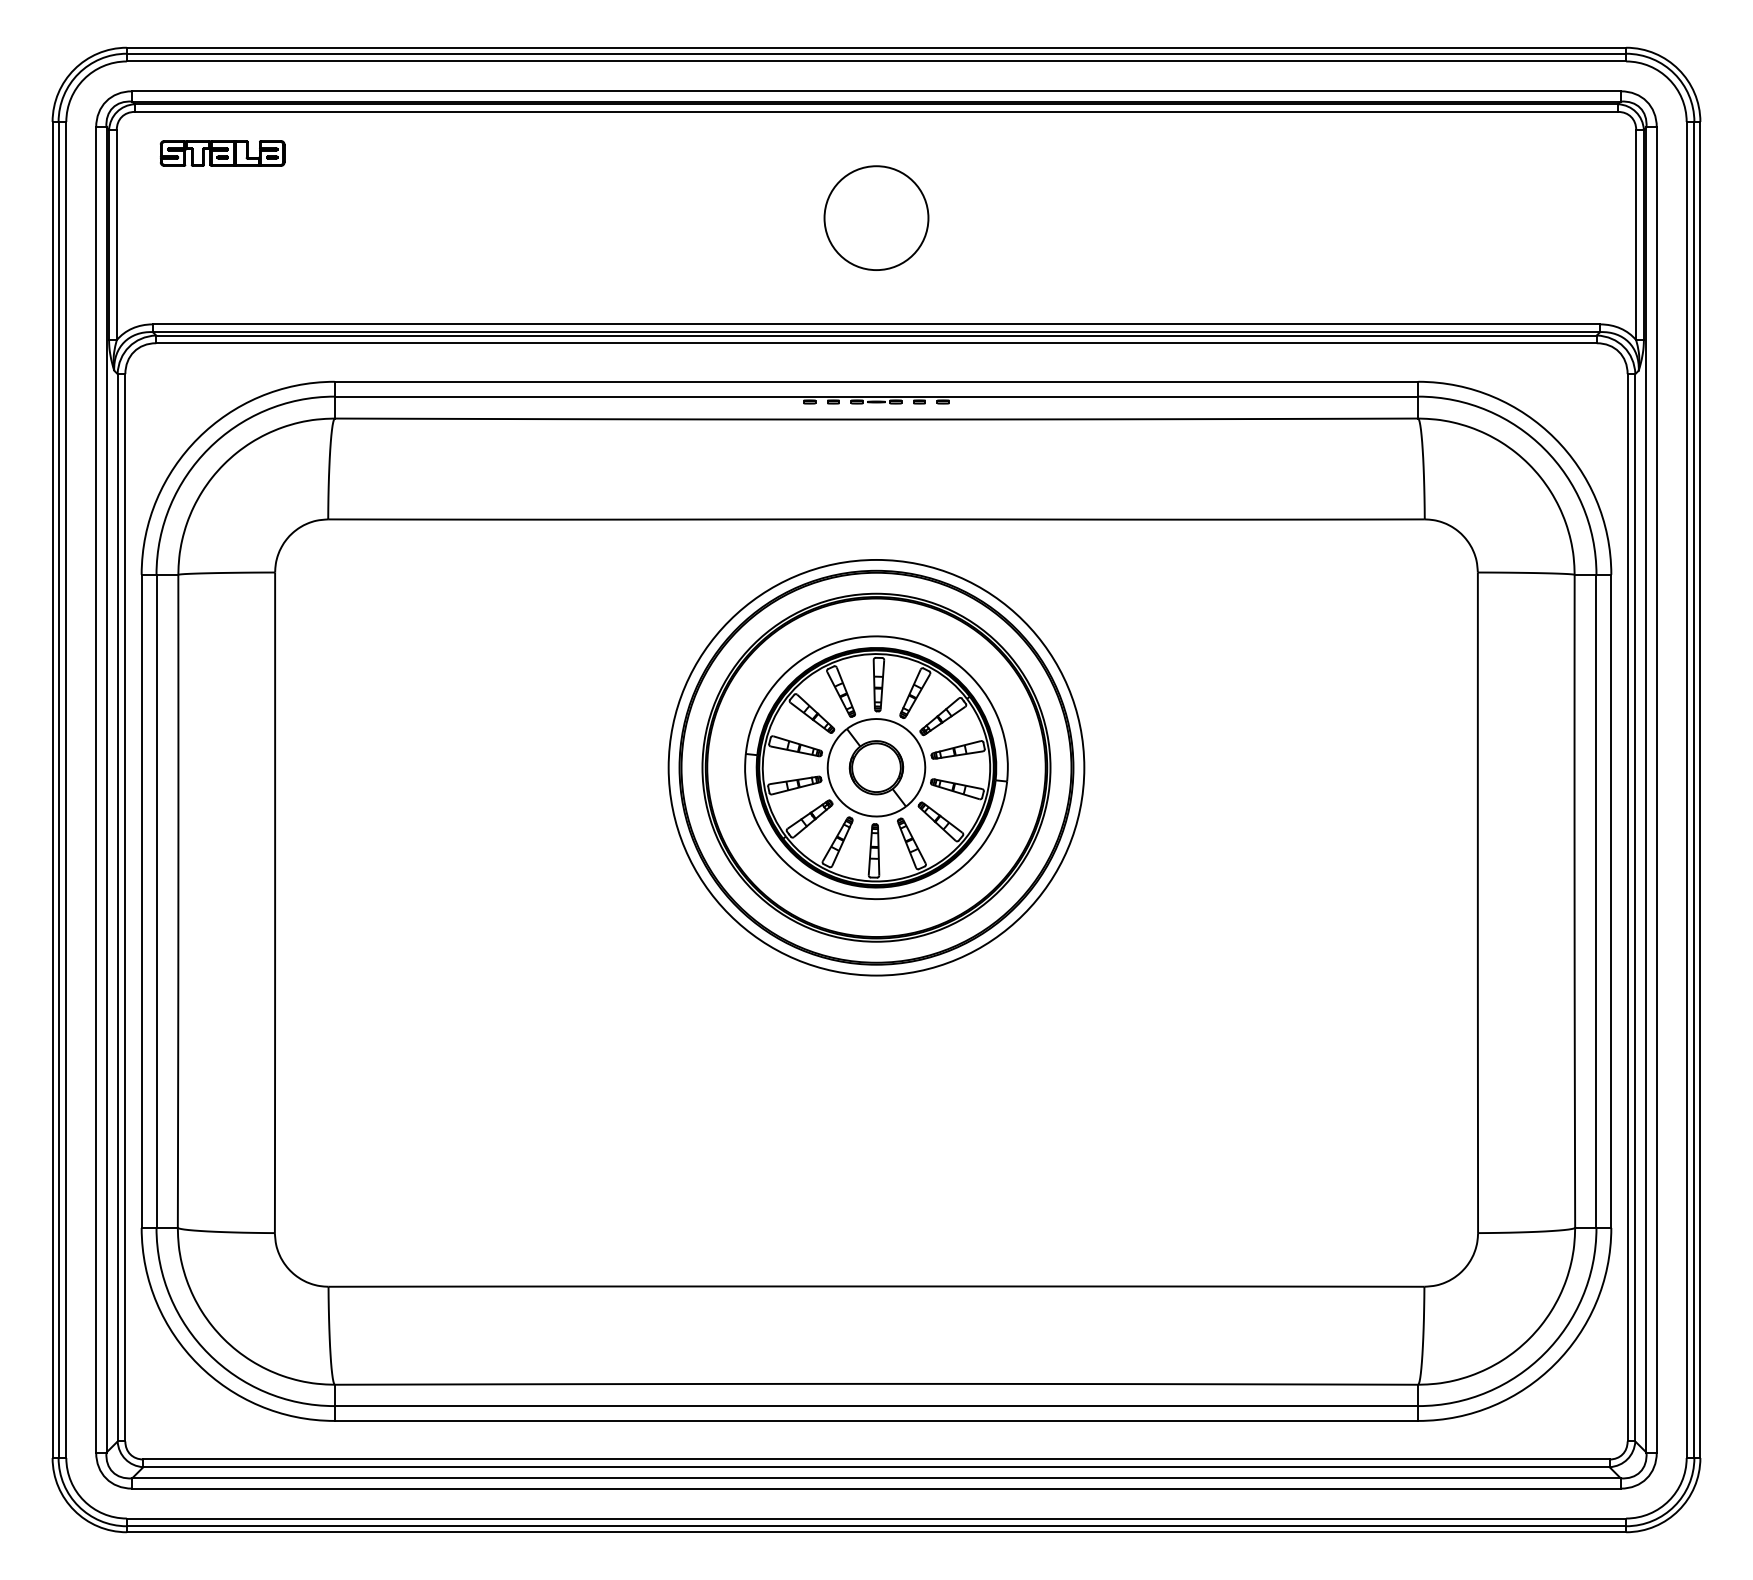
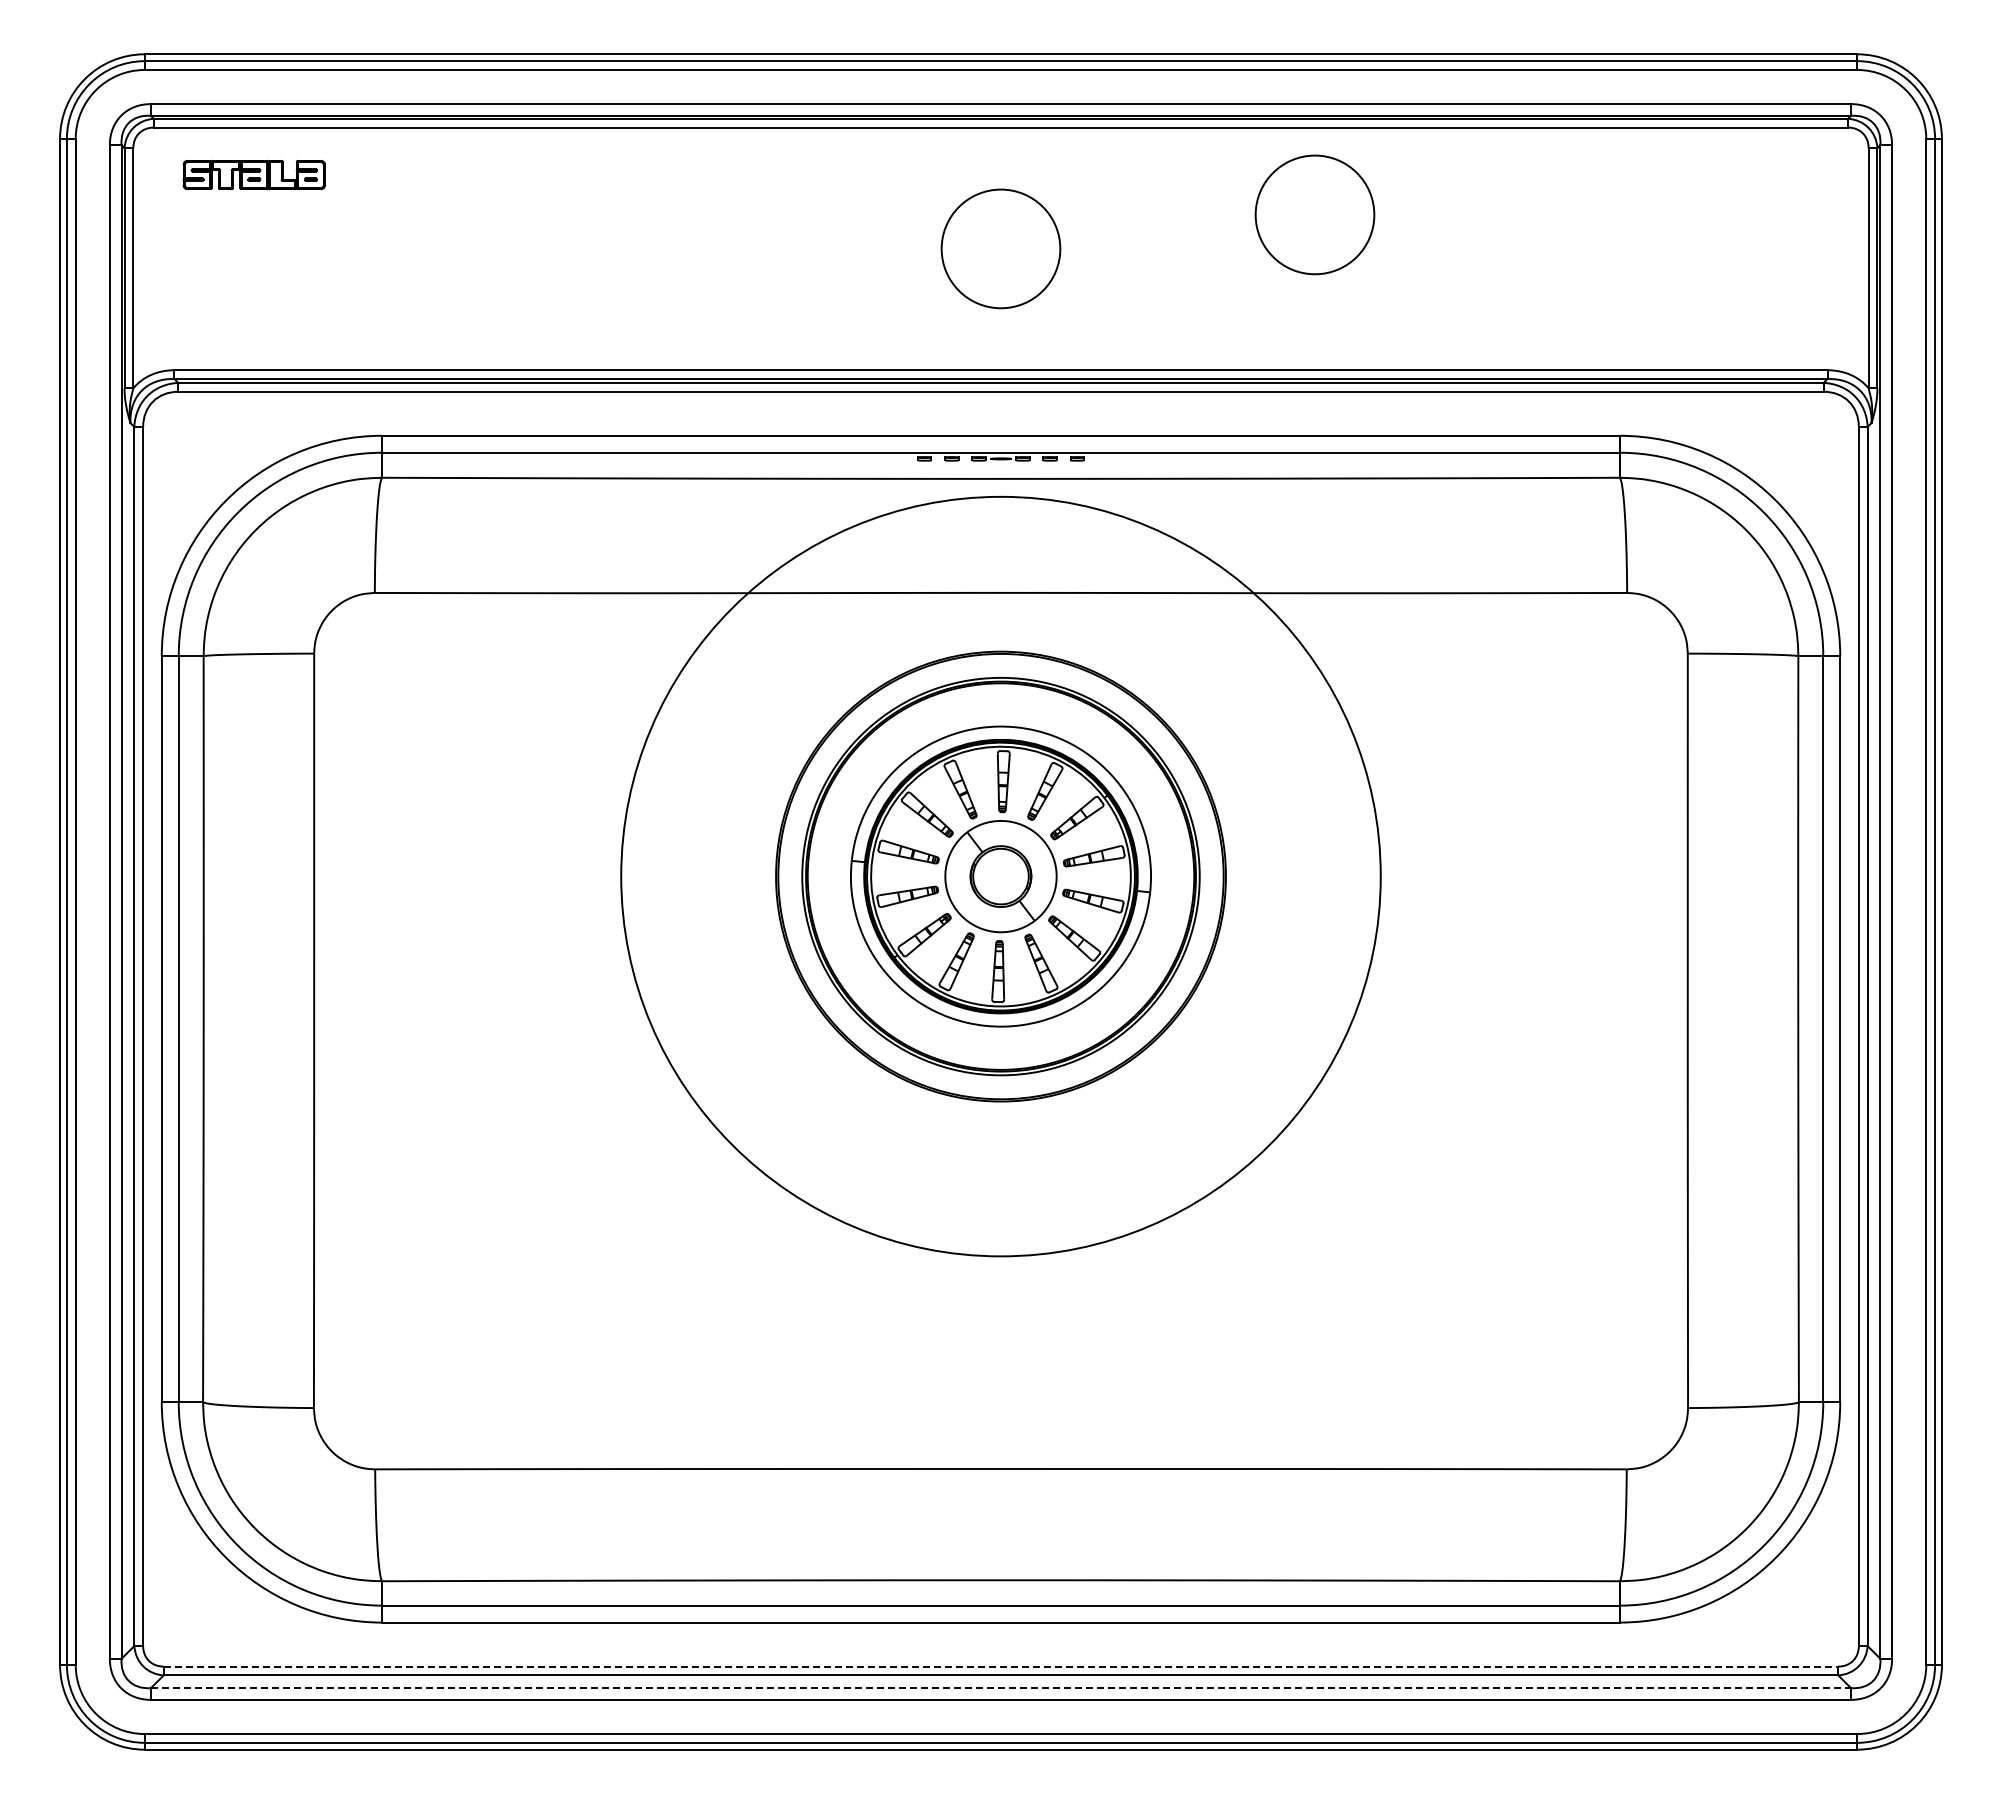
circle: (1151, 188) -> (1314, 214), added
circle: (876, 767) -> (1000, 876), size x1.6
line: (876, 1459) -> (1001, 1666), solid -> dashed
line: (876, 1478) -> (1001, 1688), solid -> dashed

